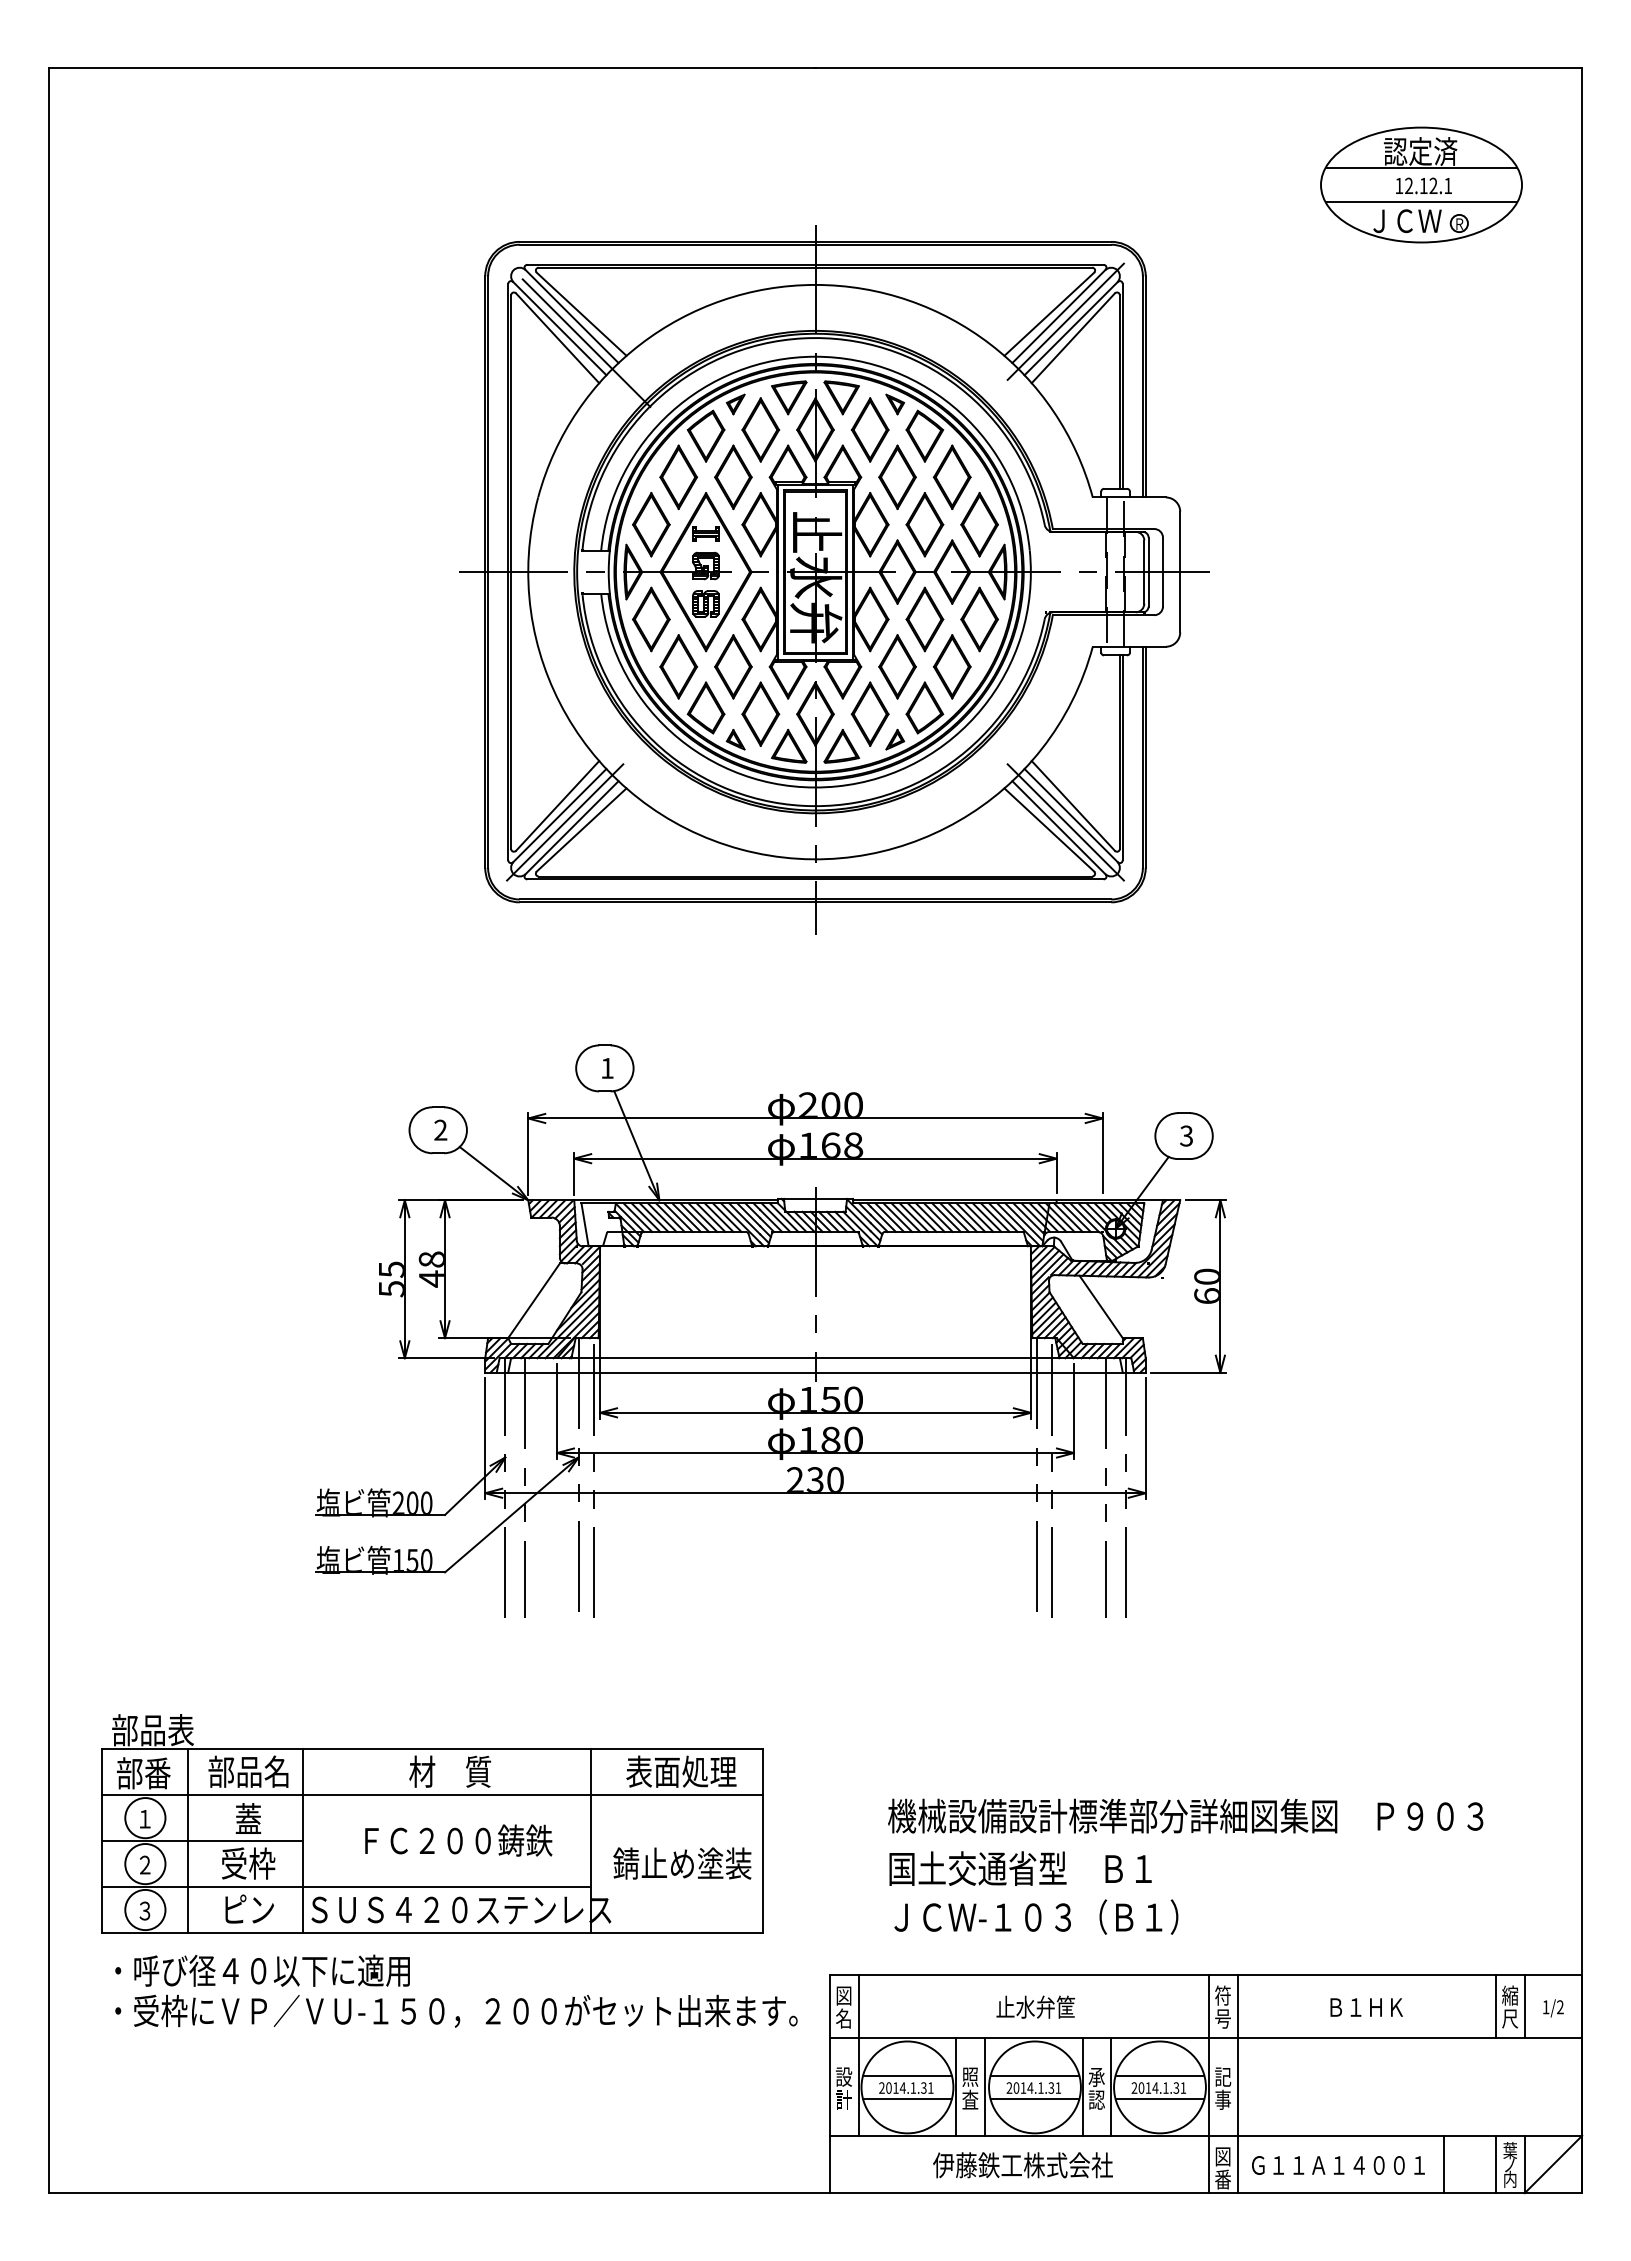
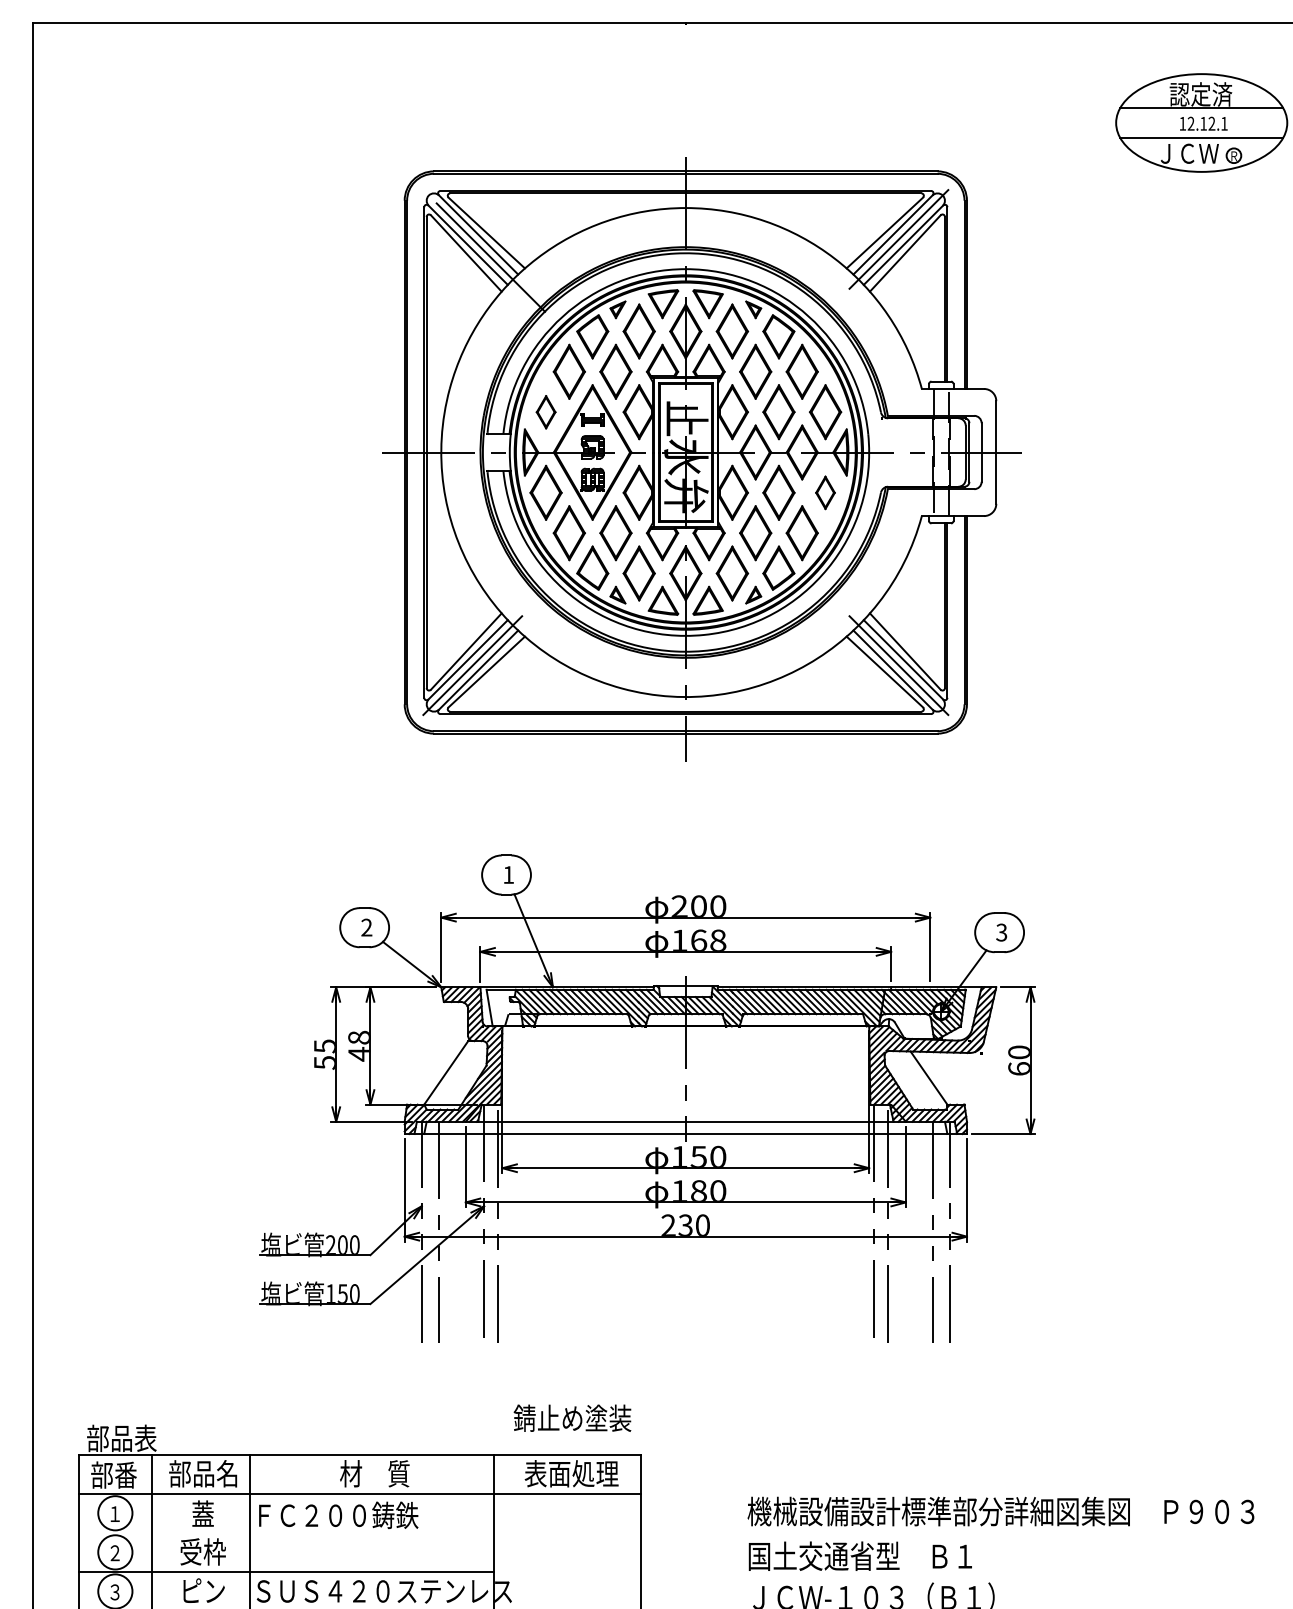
part: (651, 524) -> (546, 411), size x0.6
part: (979, 619) -> (825, 492), size x0.6
text: (458, 1840) -> (338, 1515), moved
line: (202, 1841) -> (163, 1533), removed
text: (682, 1863) -> (572, 1418), moved

